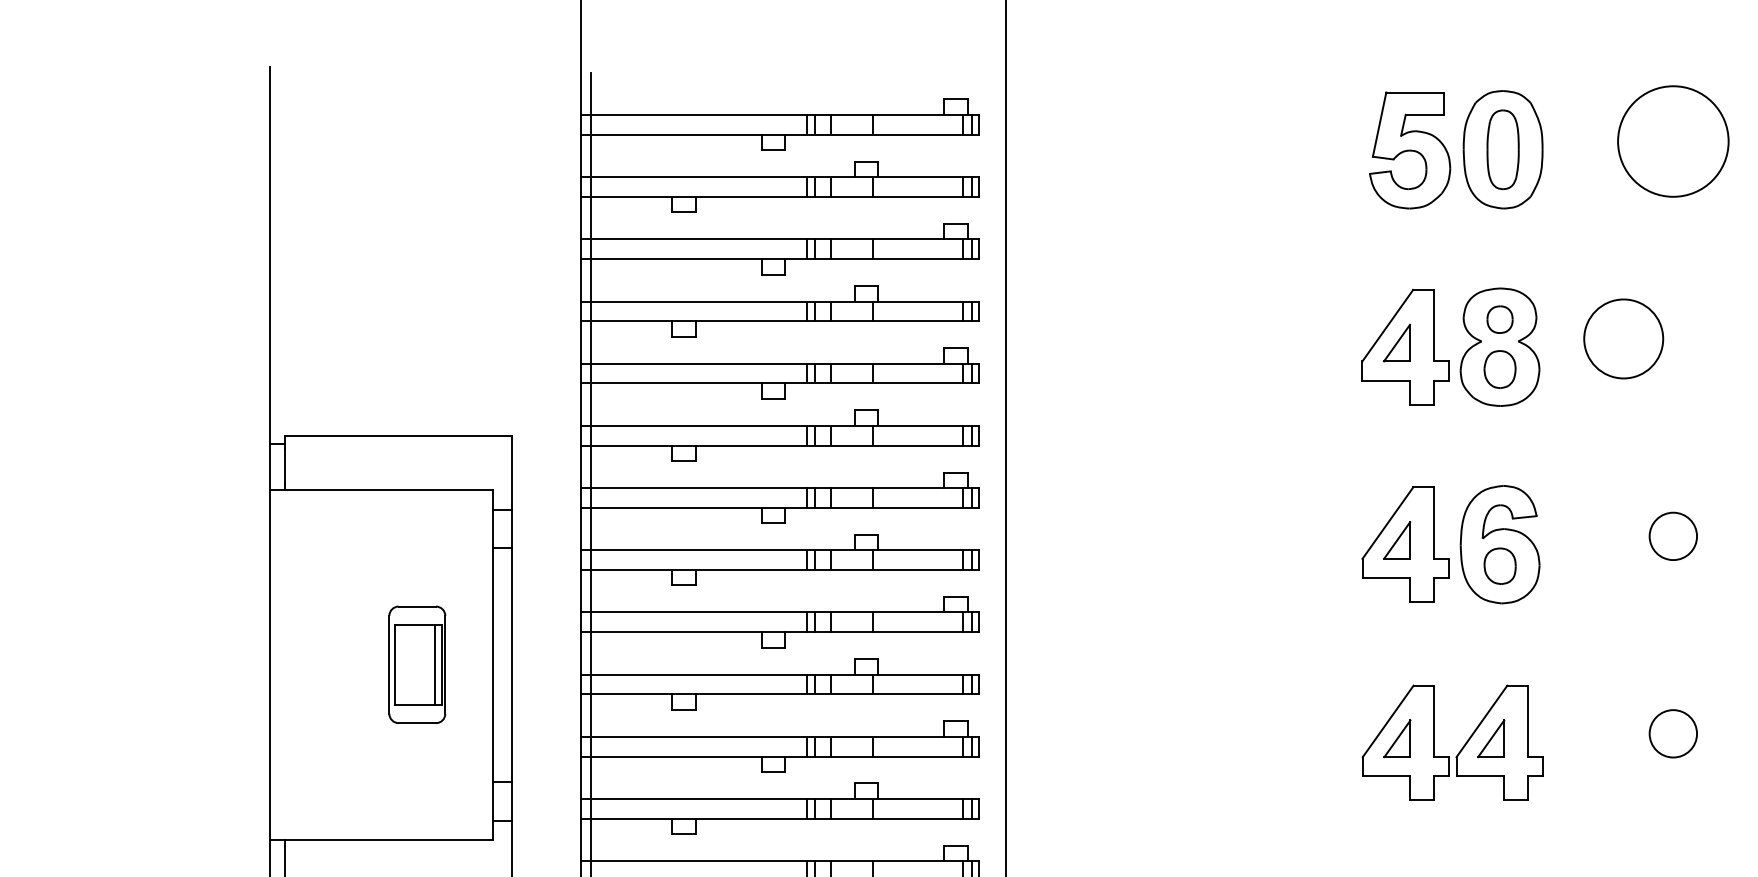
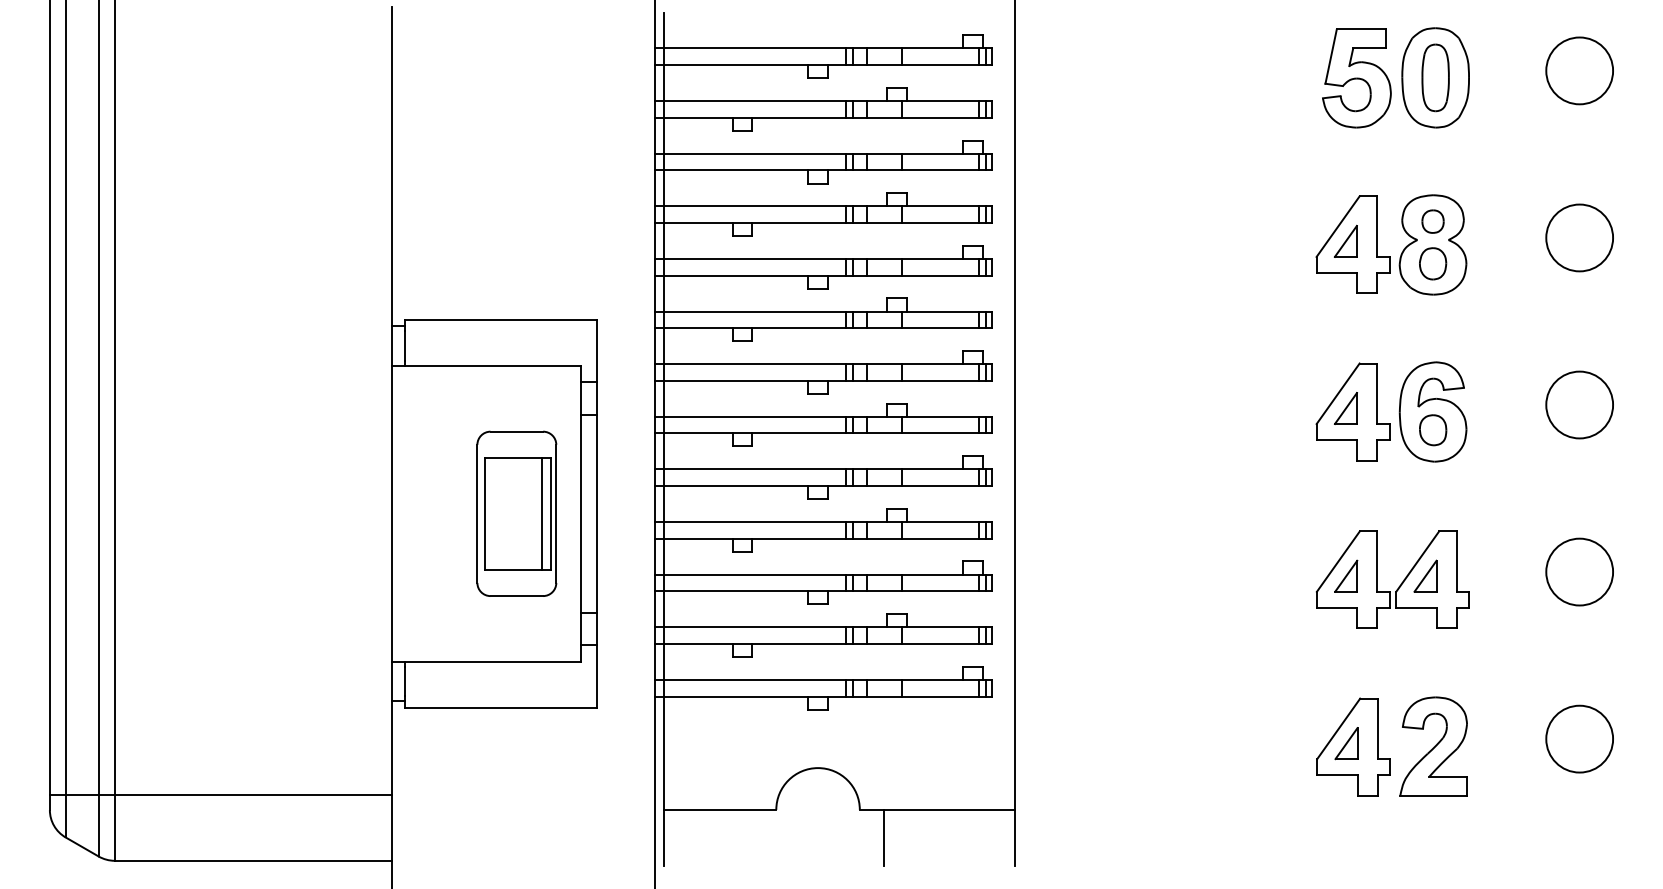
circle: (1673, 141) -> (1579, 70), size x0.71
circle: (1623, 338) -> (1579, 237), moved
circle: (1673, 535) -> (1579, 404), size x1.67
part: (416, 664) -> (516, 513), size x1.67
circle: (1673, 733) -> (1579, 571), size x1.67

